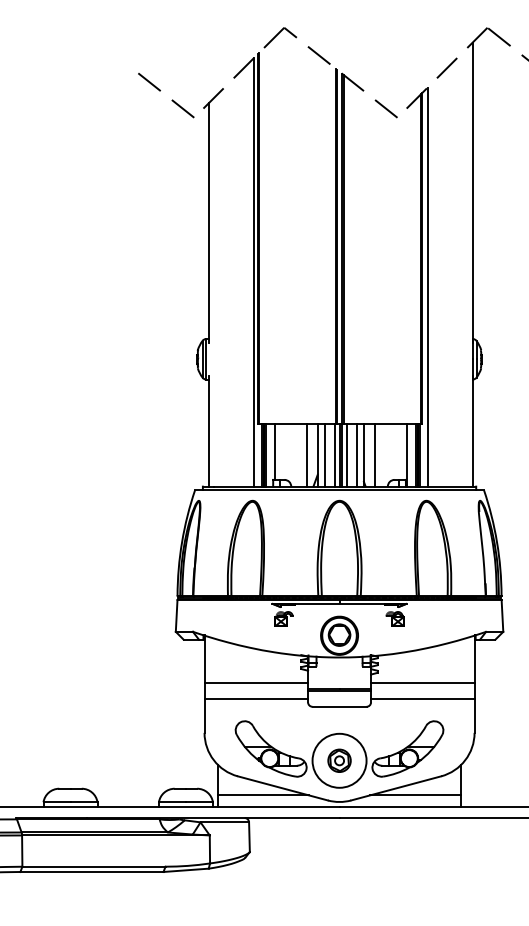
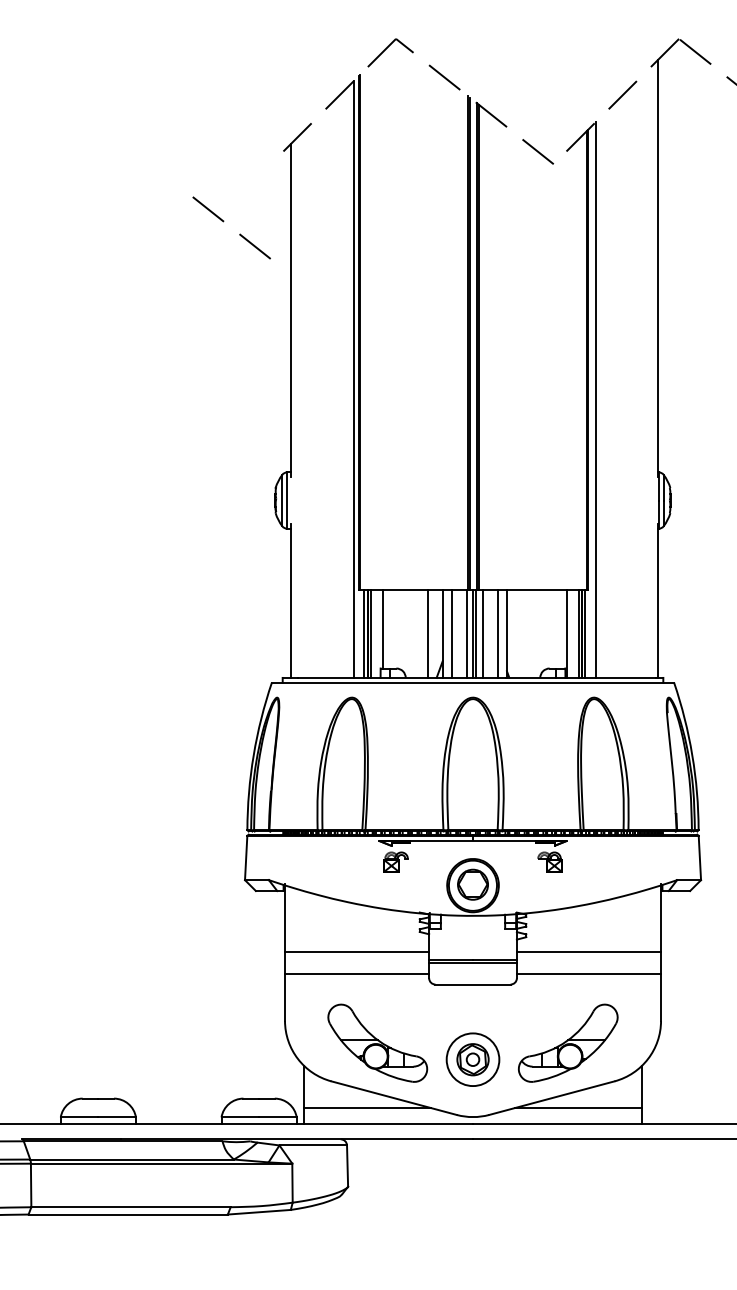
line: (171, 100) -> (238, 234), moved
line: (374, 454) -> (521, 633), removed
circle: (339, 760) -> (472, 1059), size x0.7

